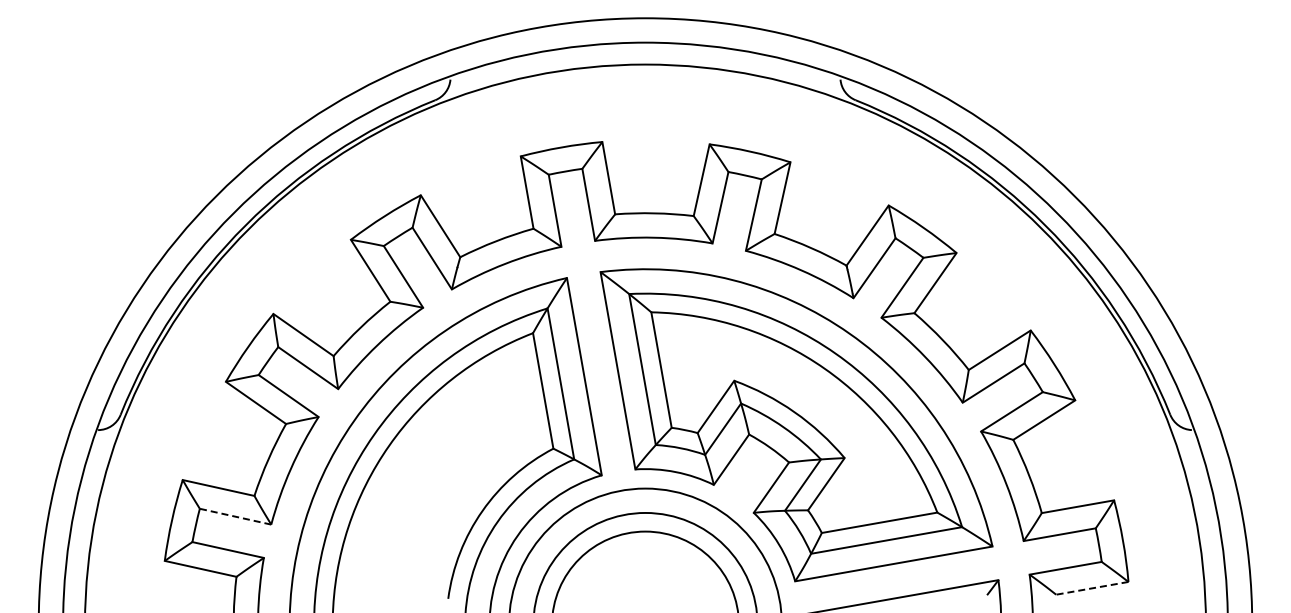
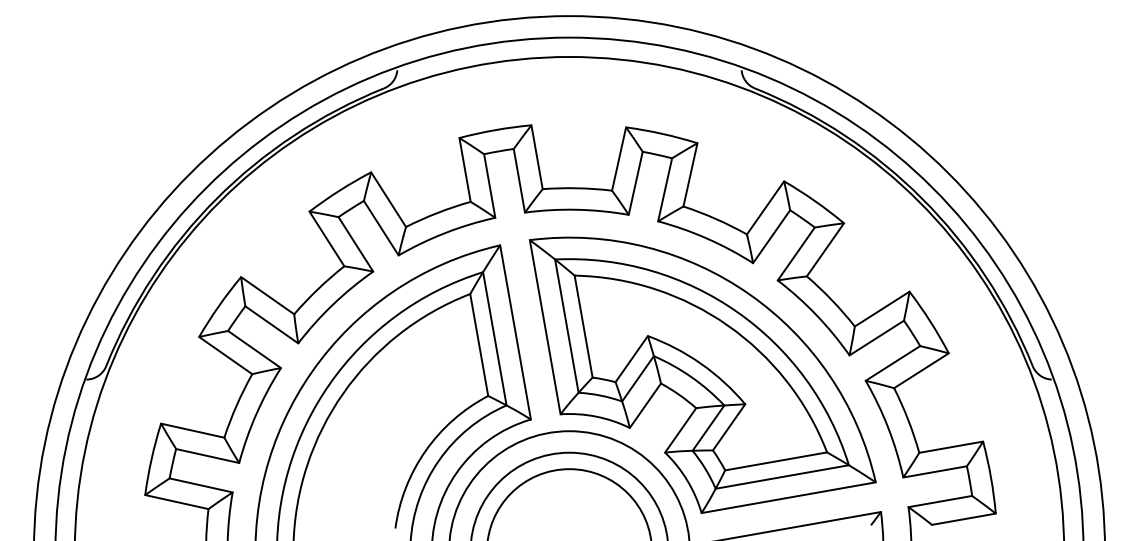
line: (235, 516) -> (207, 455), dashed -> solid
line: (1092, 588) -> (964, 519), dashed -> solid

